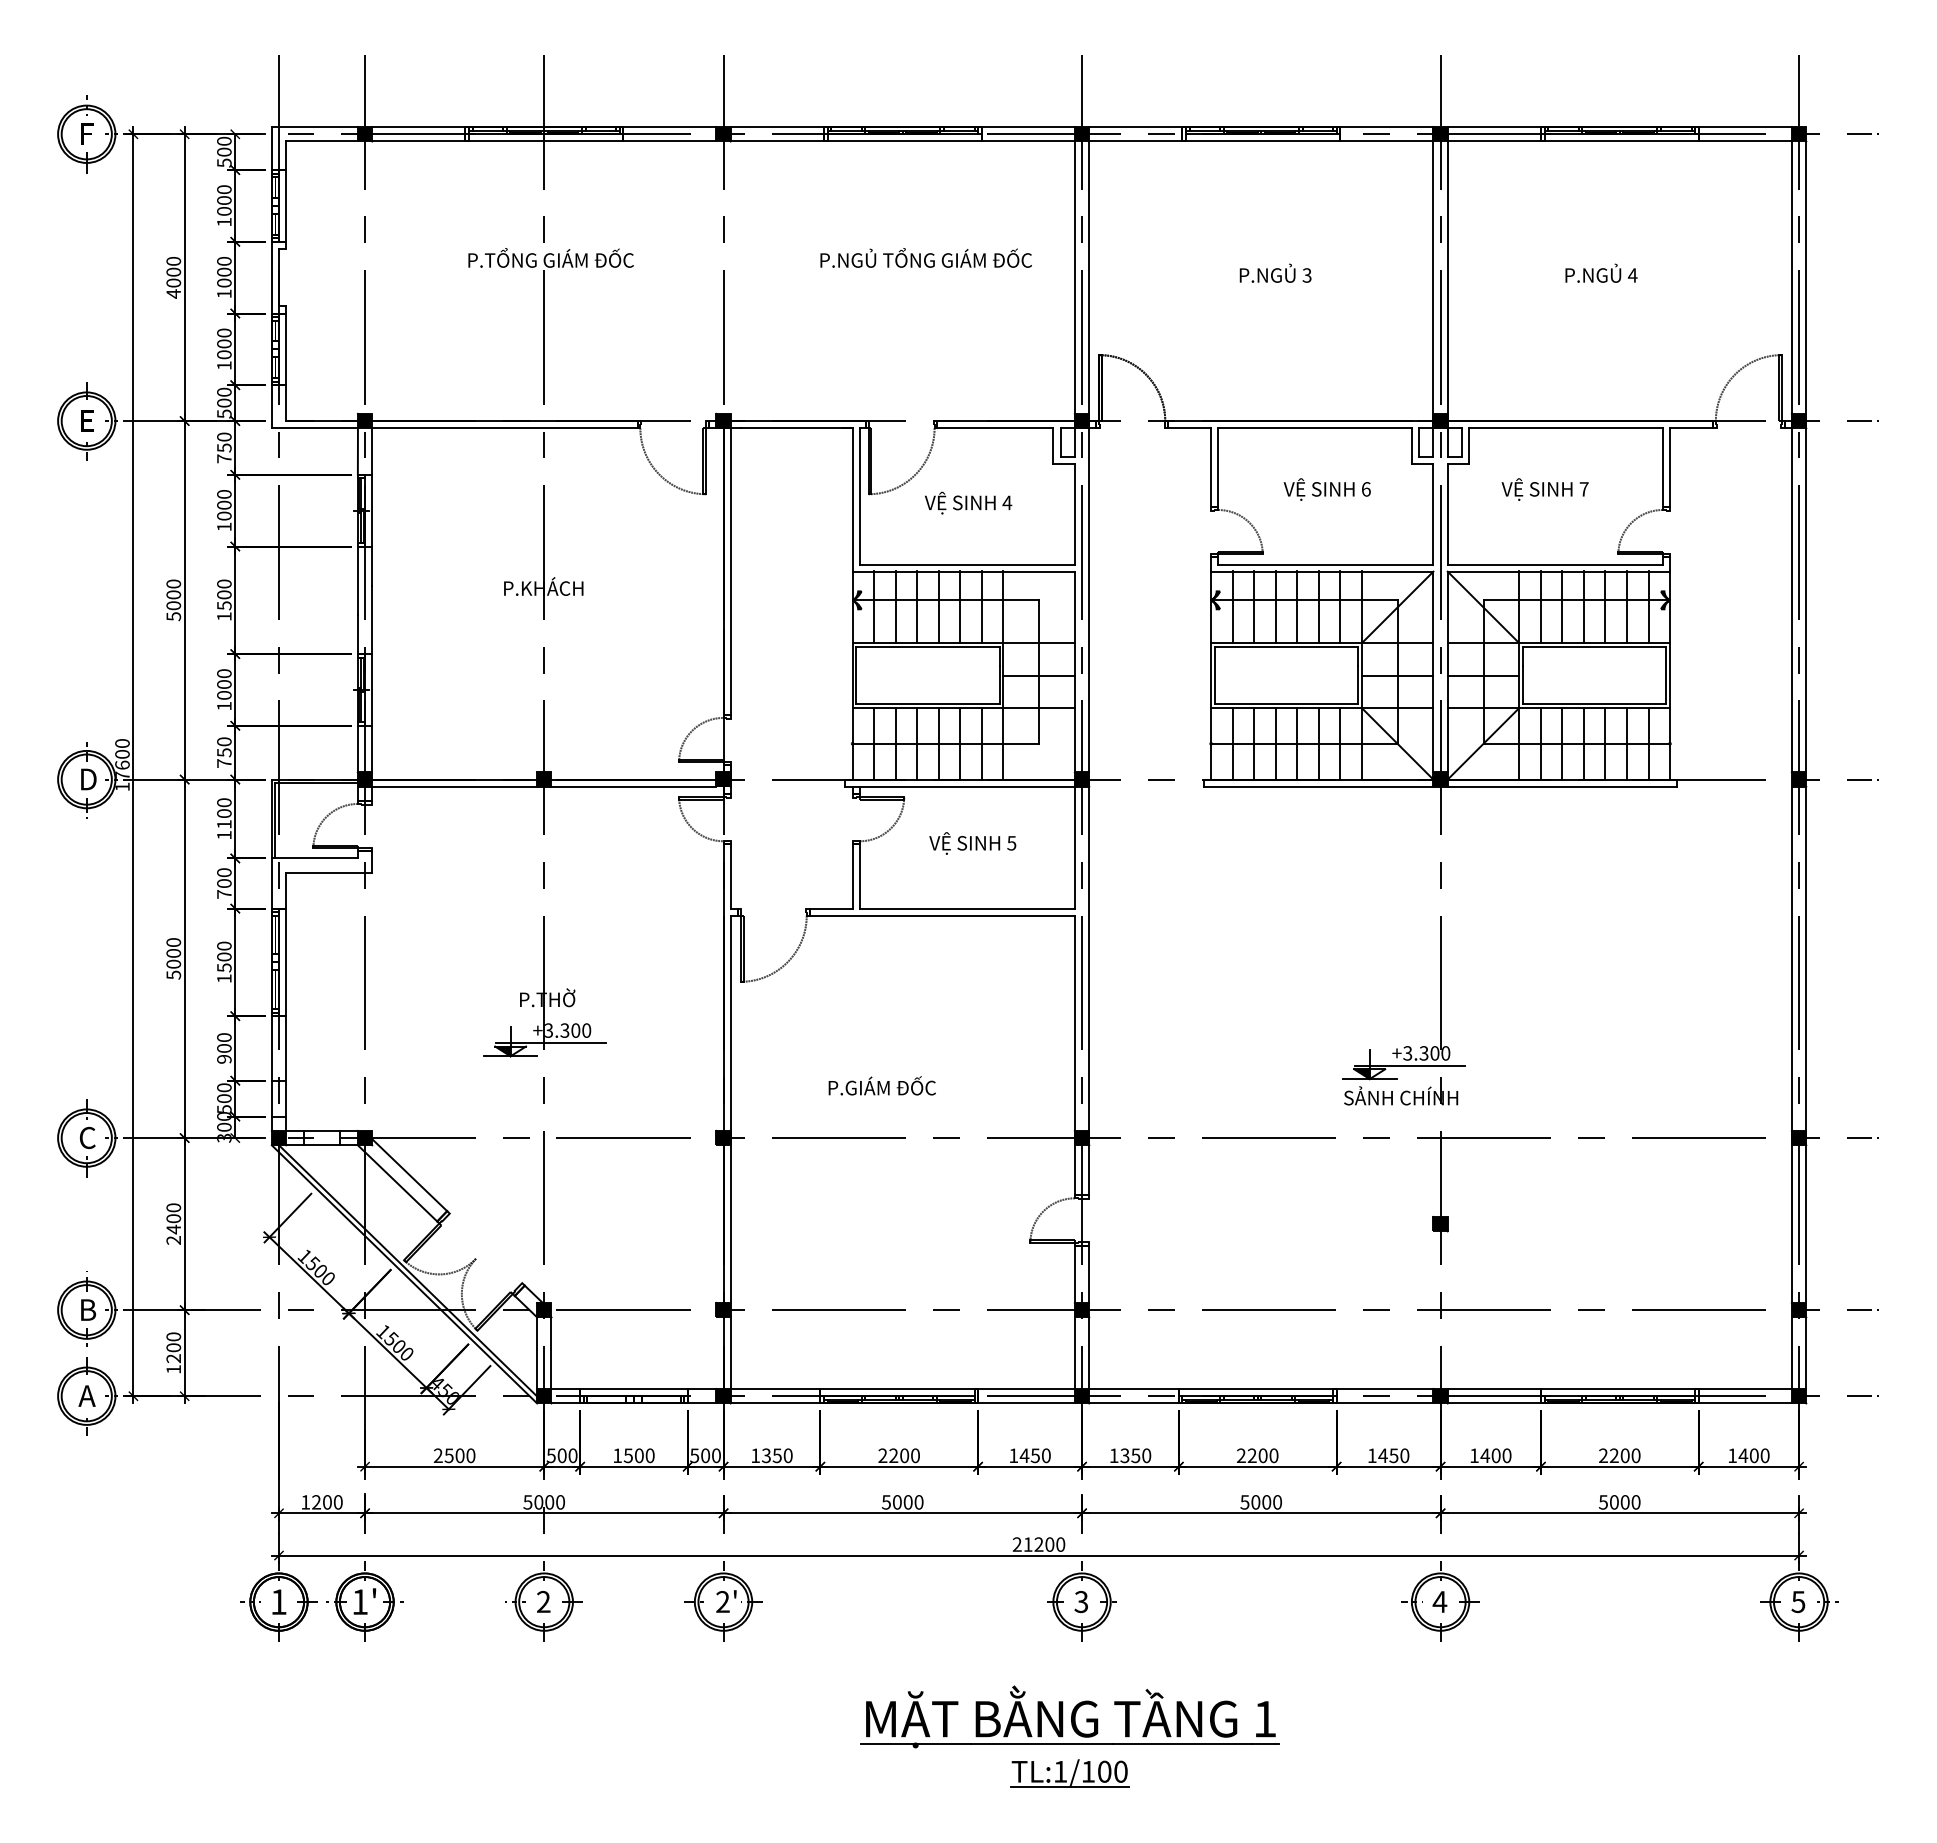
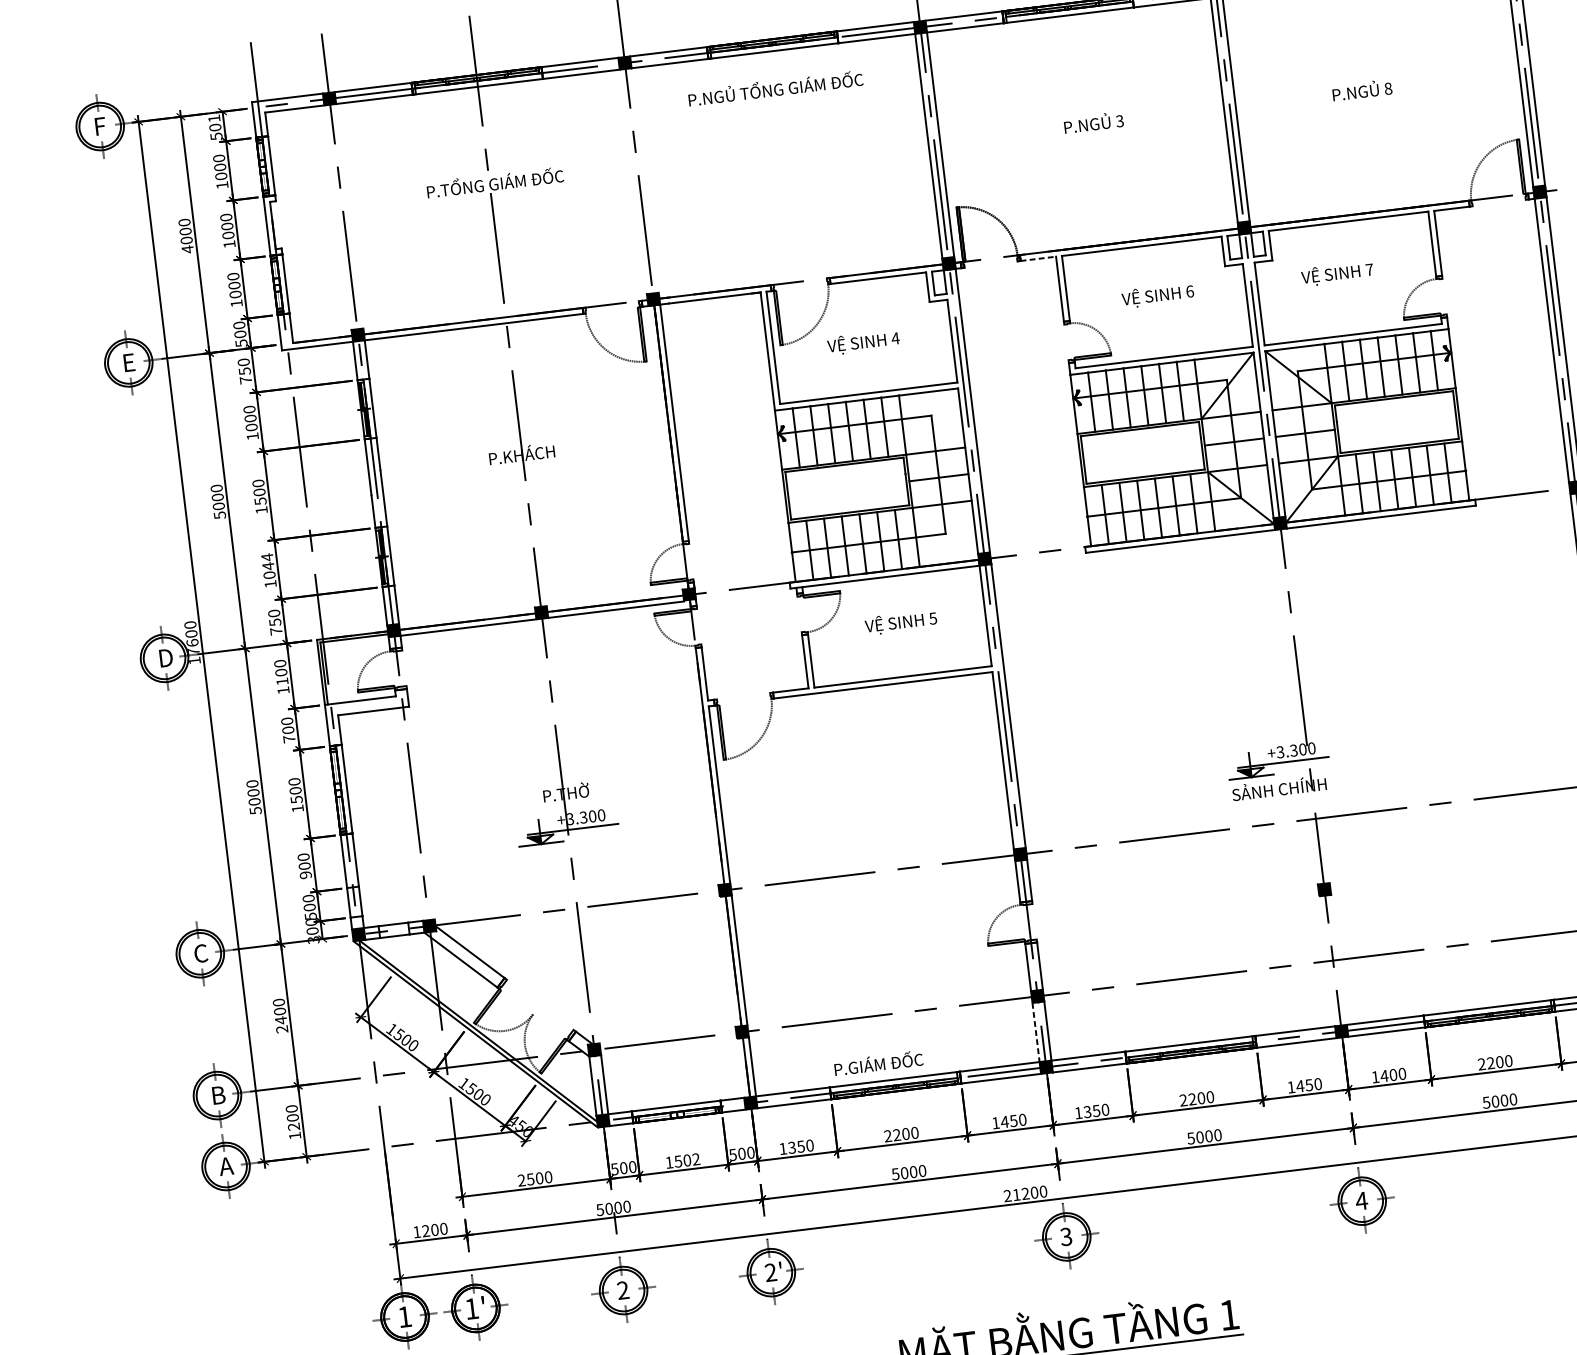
text: (224, 140) -> (214, 117), 500 -> 501
text: (925, 257) -> (775, 87), moved
text: (1632, 275) -> (1388, 88), 4 -> 8
line: (1189, 428) -> (1038, 259), solid -> dashed
text: (224, 678) -> (267, 561), 1000 -> 1044
text: (881, 1085) -> (878, 1062), moved
line: (1074, 1353) -> (1035, 1032), solid -> dashed
text: (649, 1455) -> (695, 1159), 1500 -> 1502

